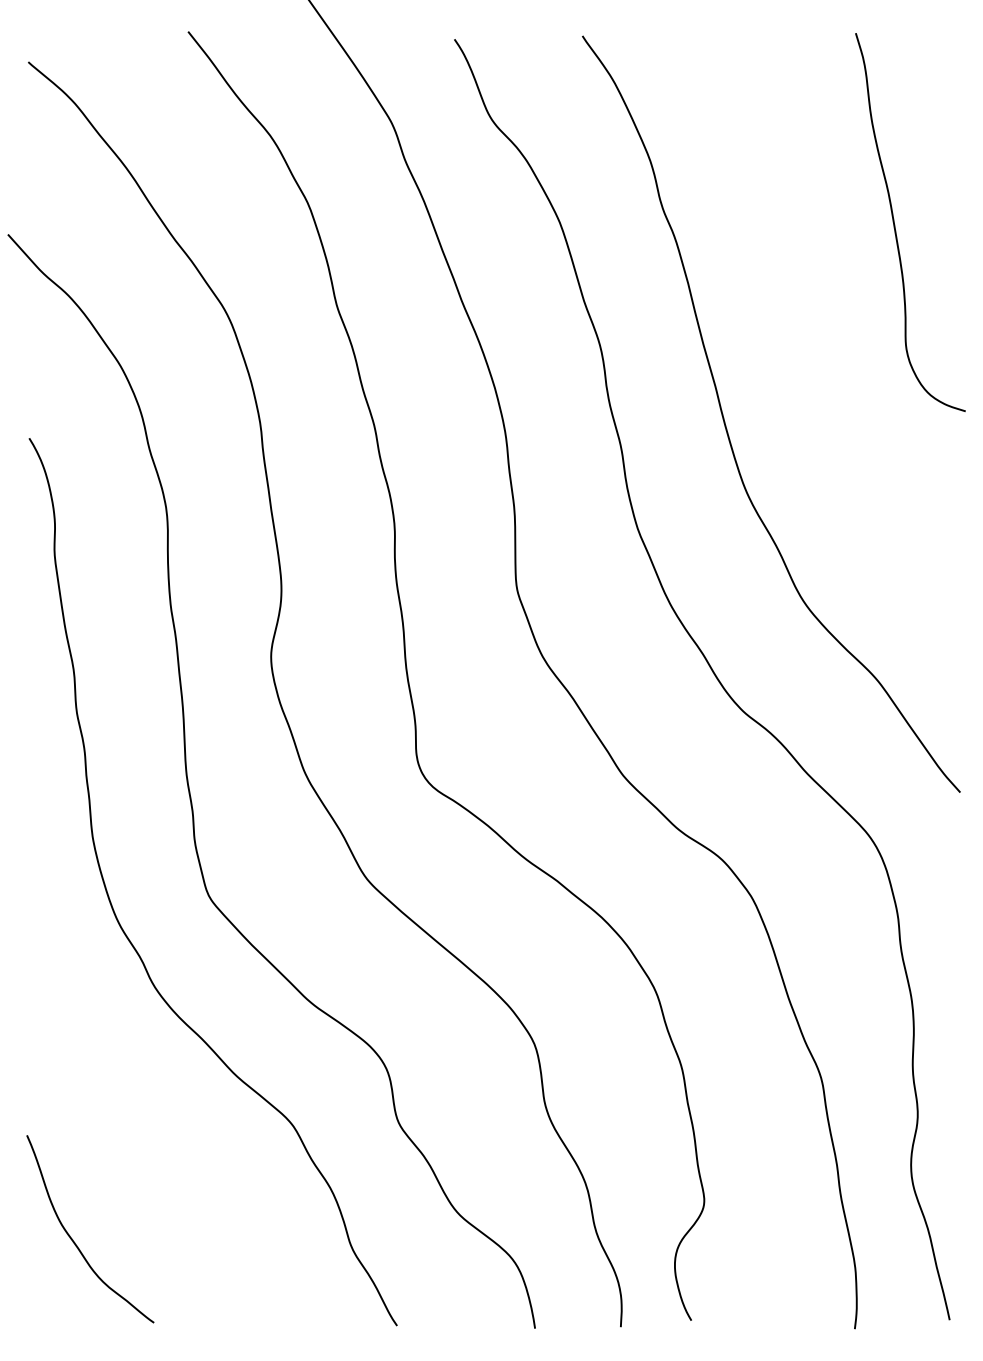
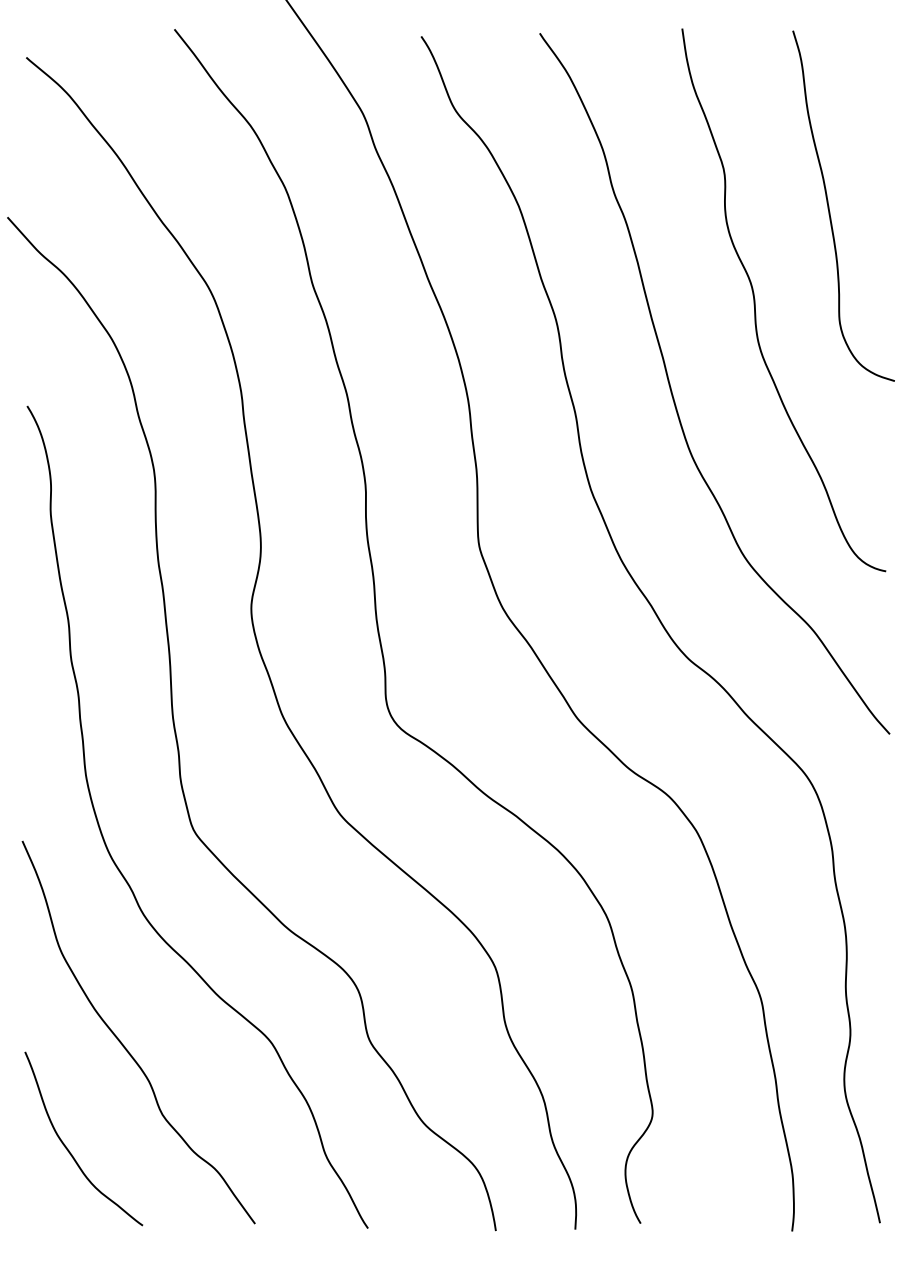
curve: (815, 324) -> (755, 300), added
curve: (134, 1128) -> (124, 1045), added

